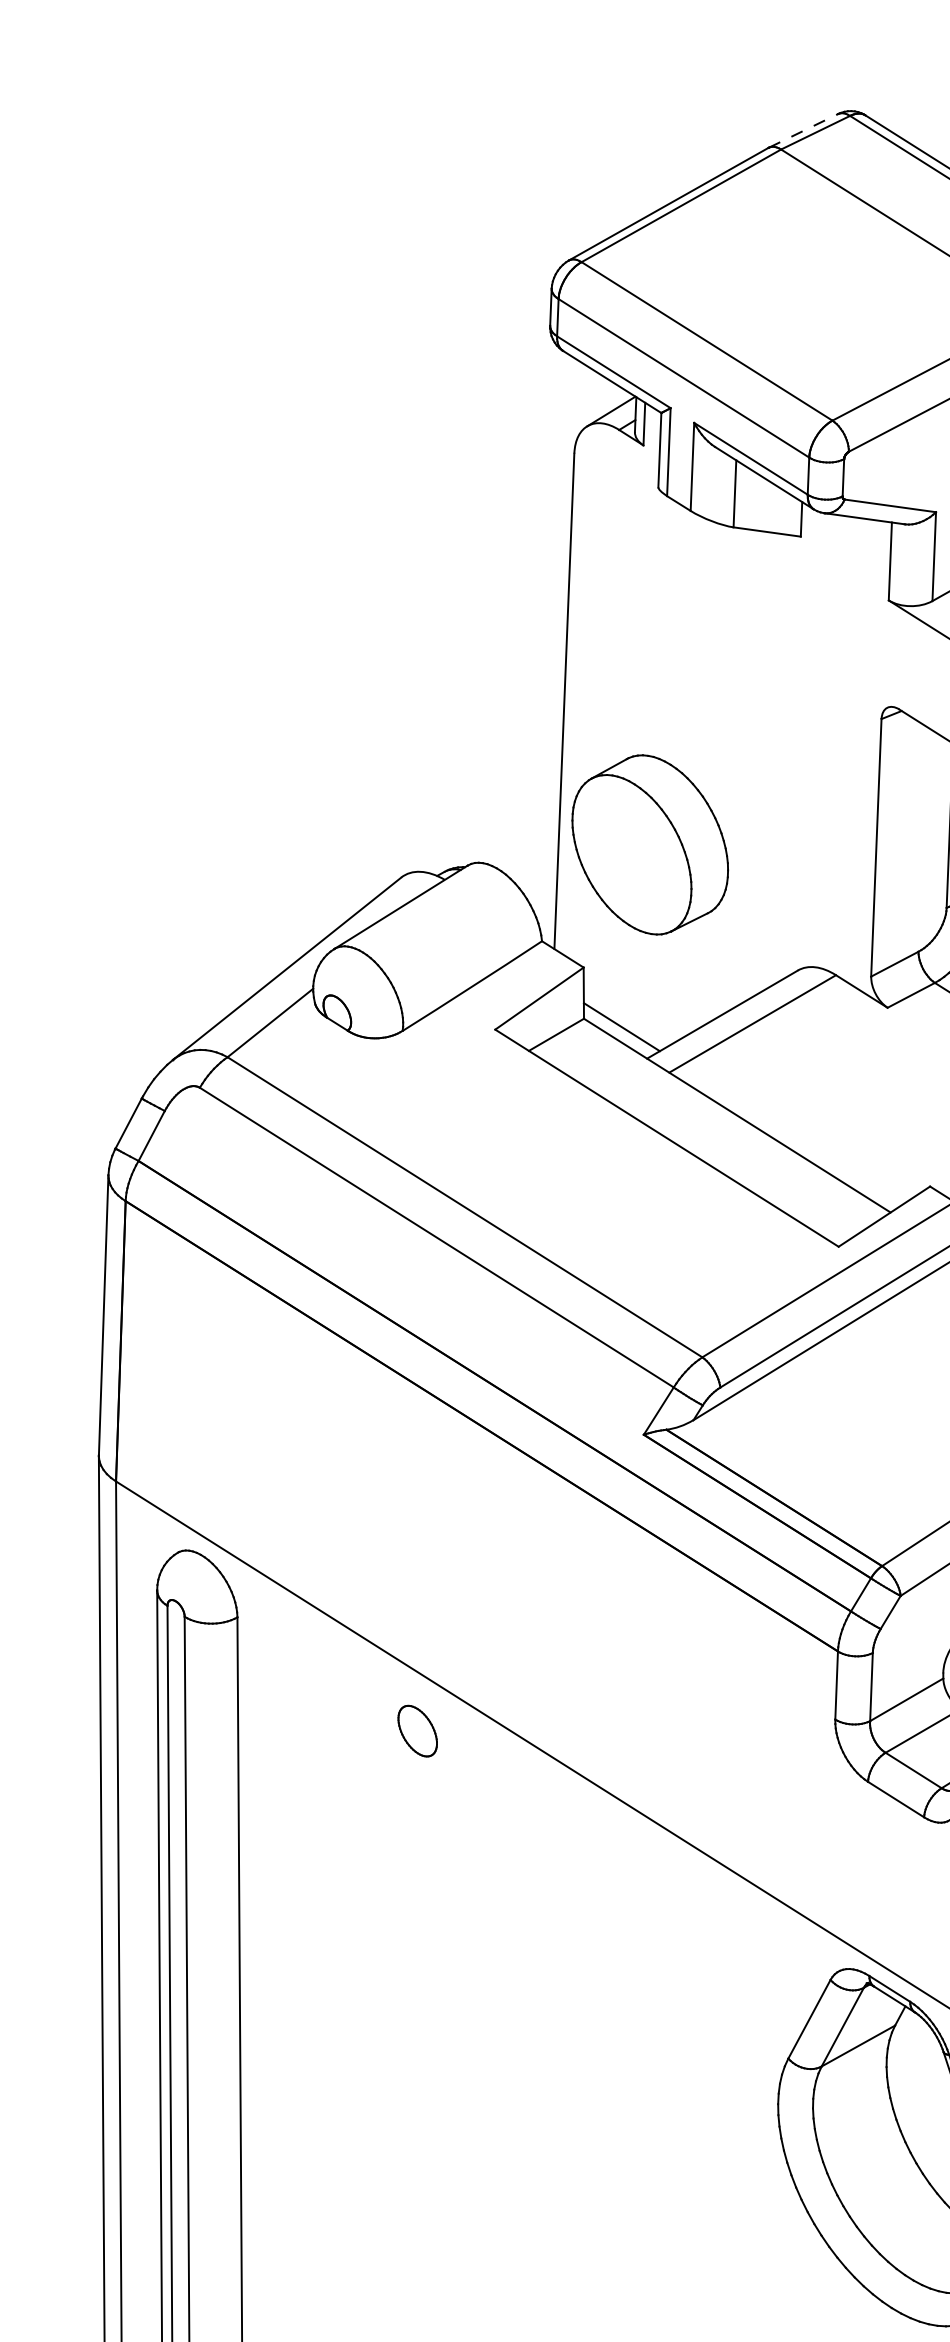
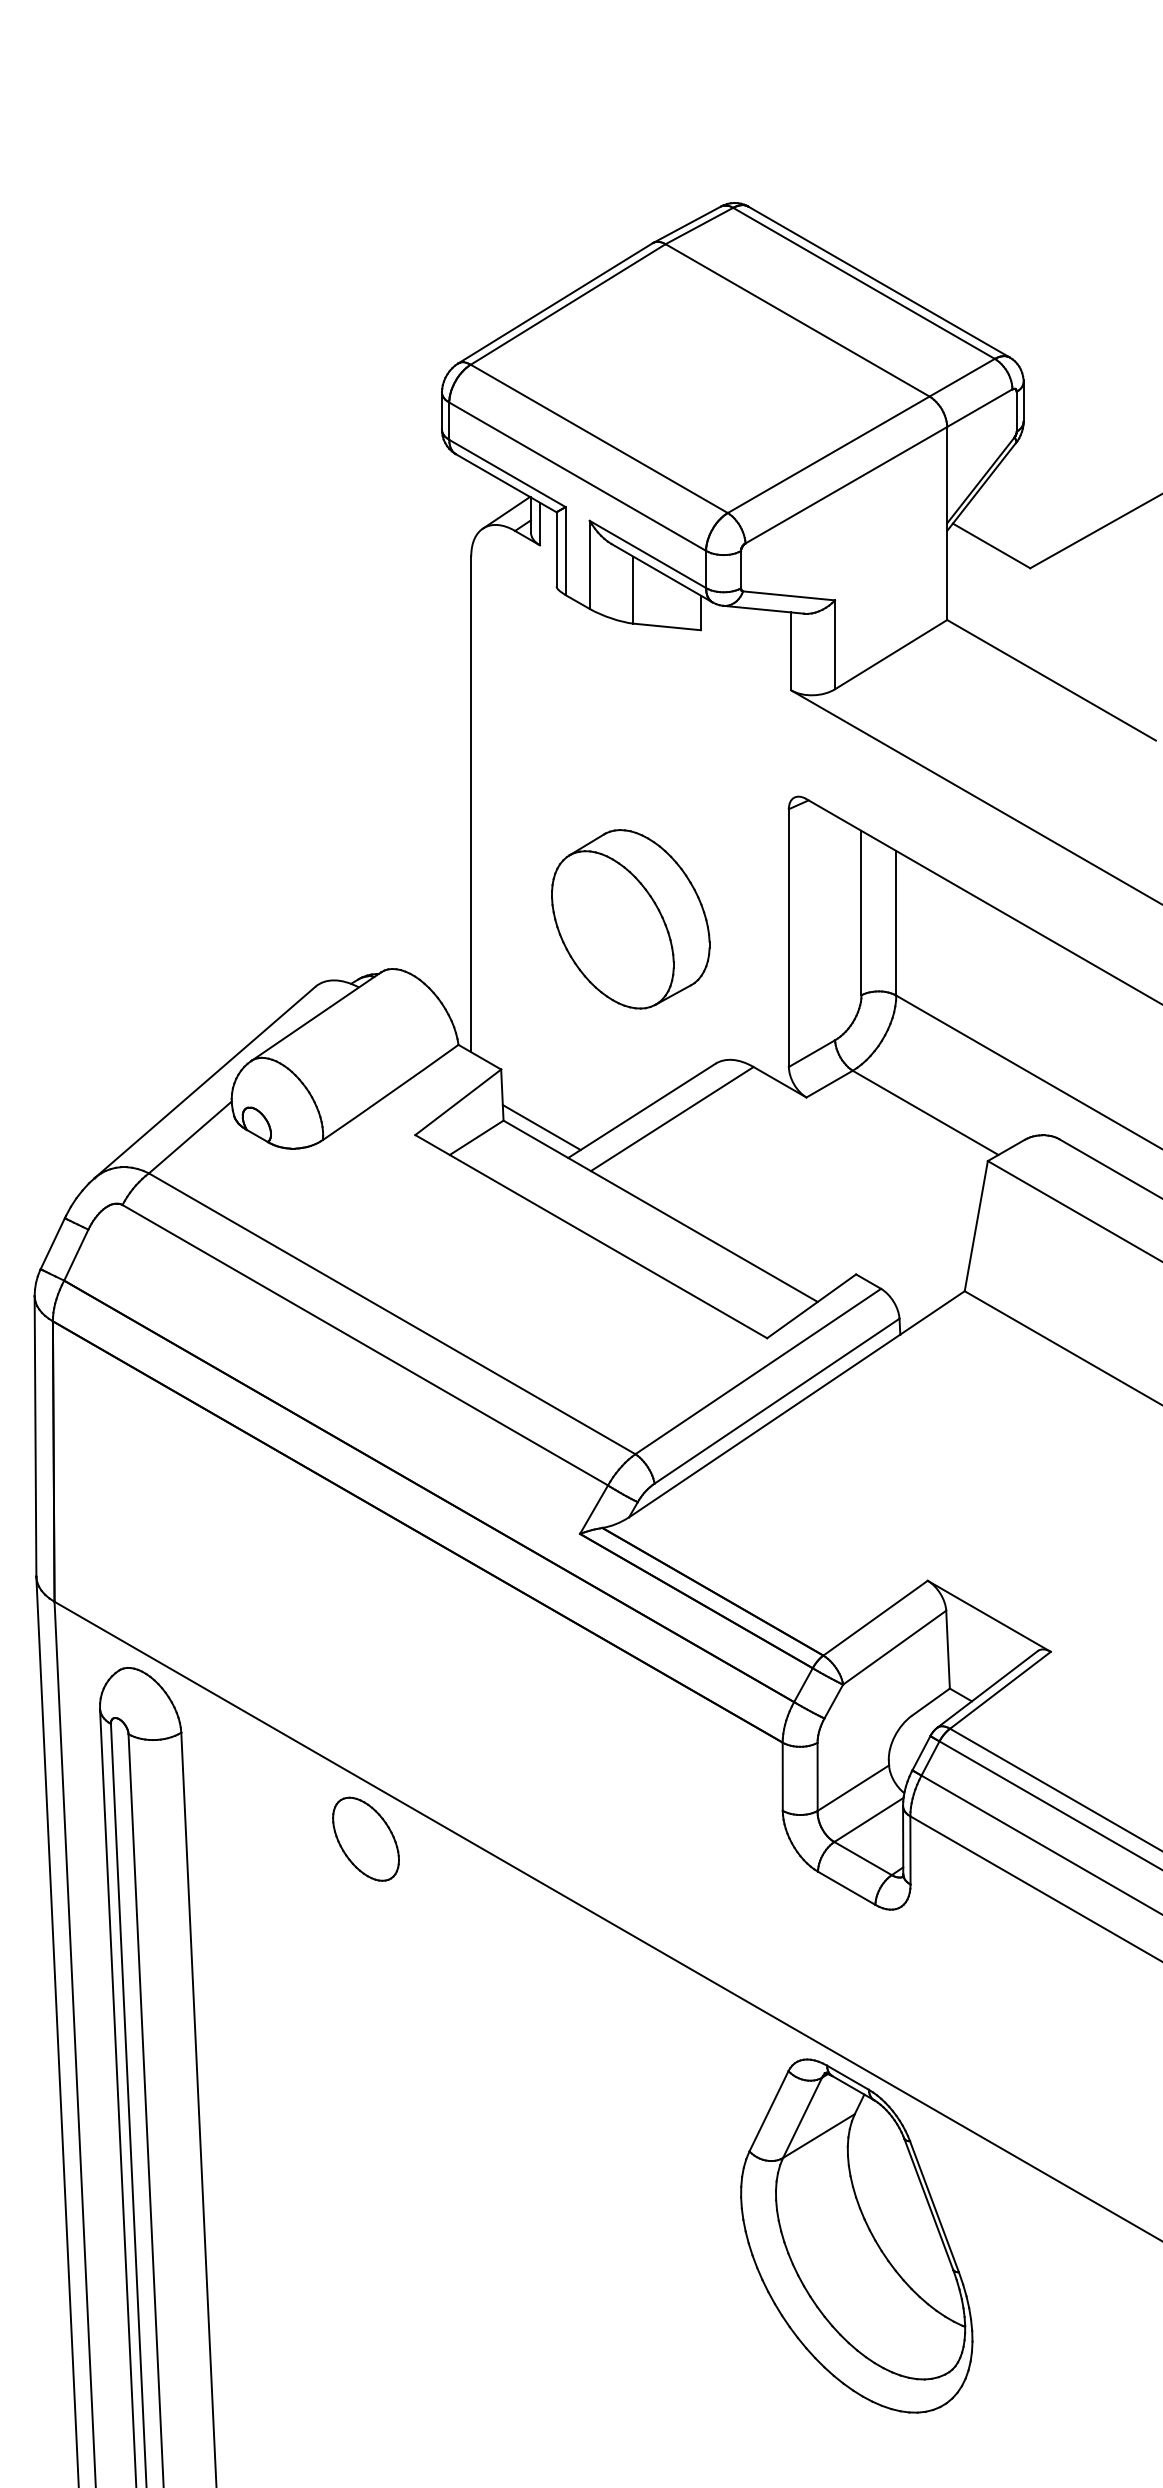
line: (803, 130) -> (687, 224), dashed -> solid
part: (649, 845) -> (630, 919), moved
part: (417, 1730) -> (365, 1838), size x1.67

